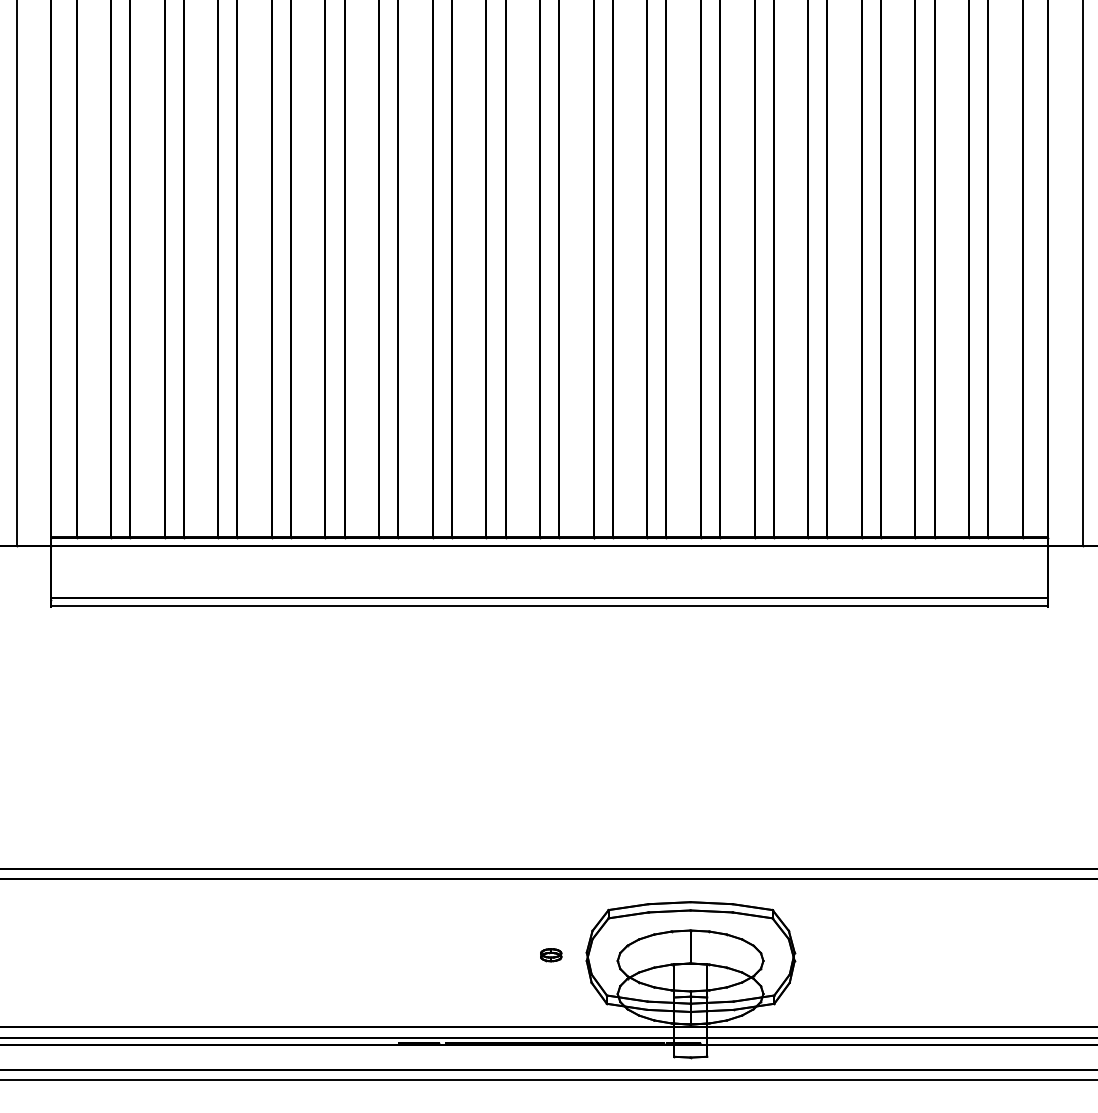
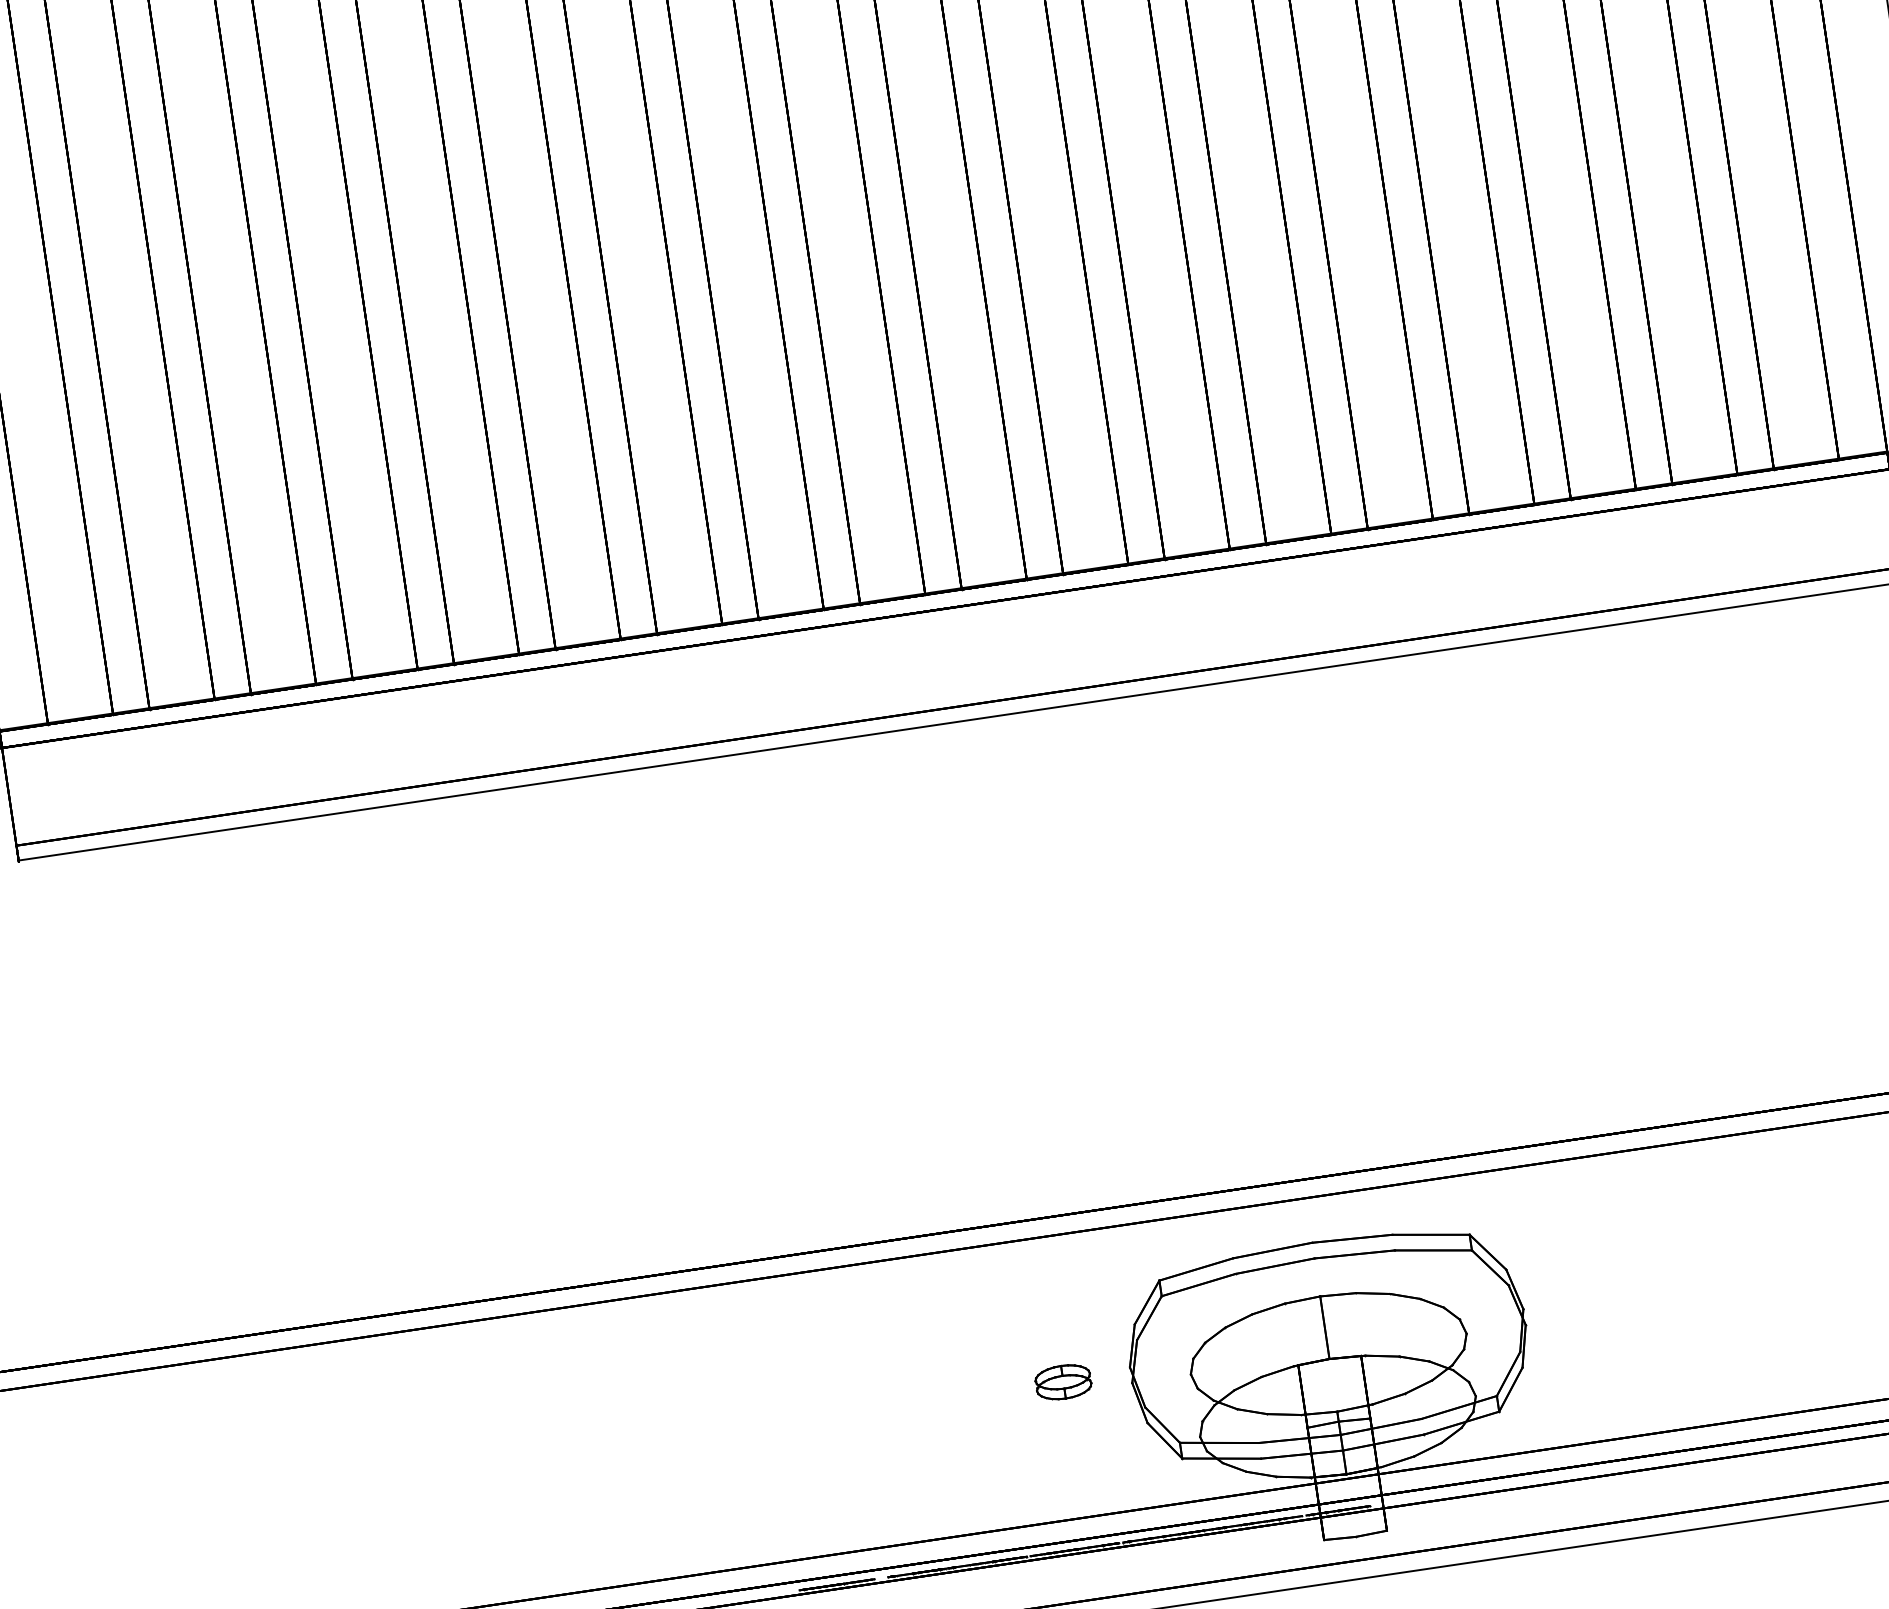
part: (550, 954) -> (1061, 1380), size x1.43

